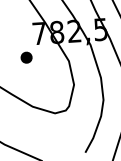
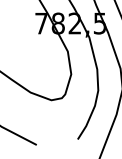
part: (26, 57) -> (27, 45), removed

